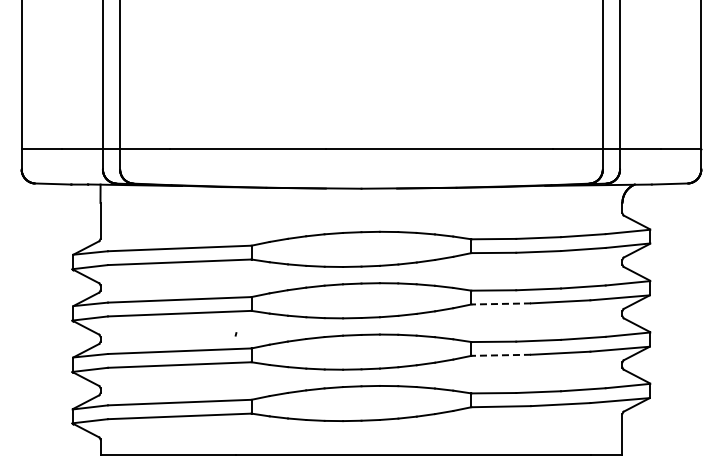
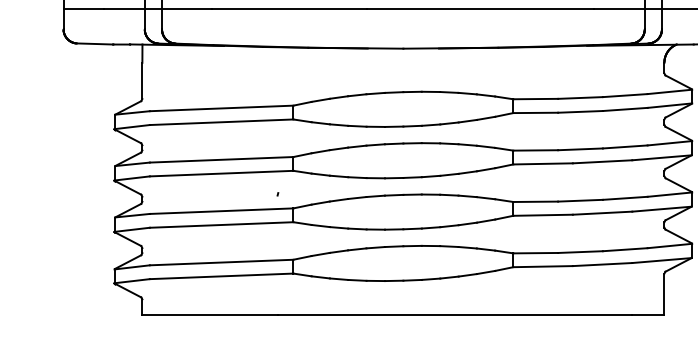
line: (501, 303) -> (543, 163), dashed -> solid
line: (501, 355) -> (543, 215), dashed -> solid

